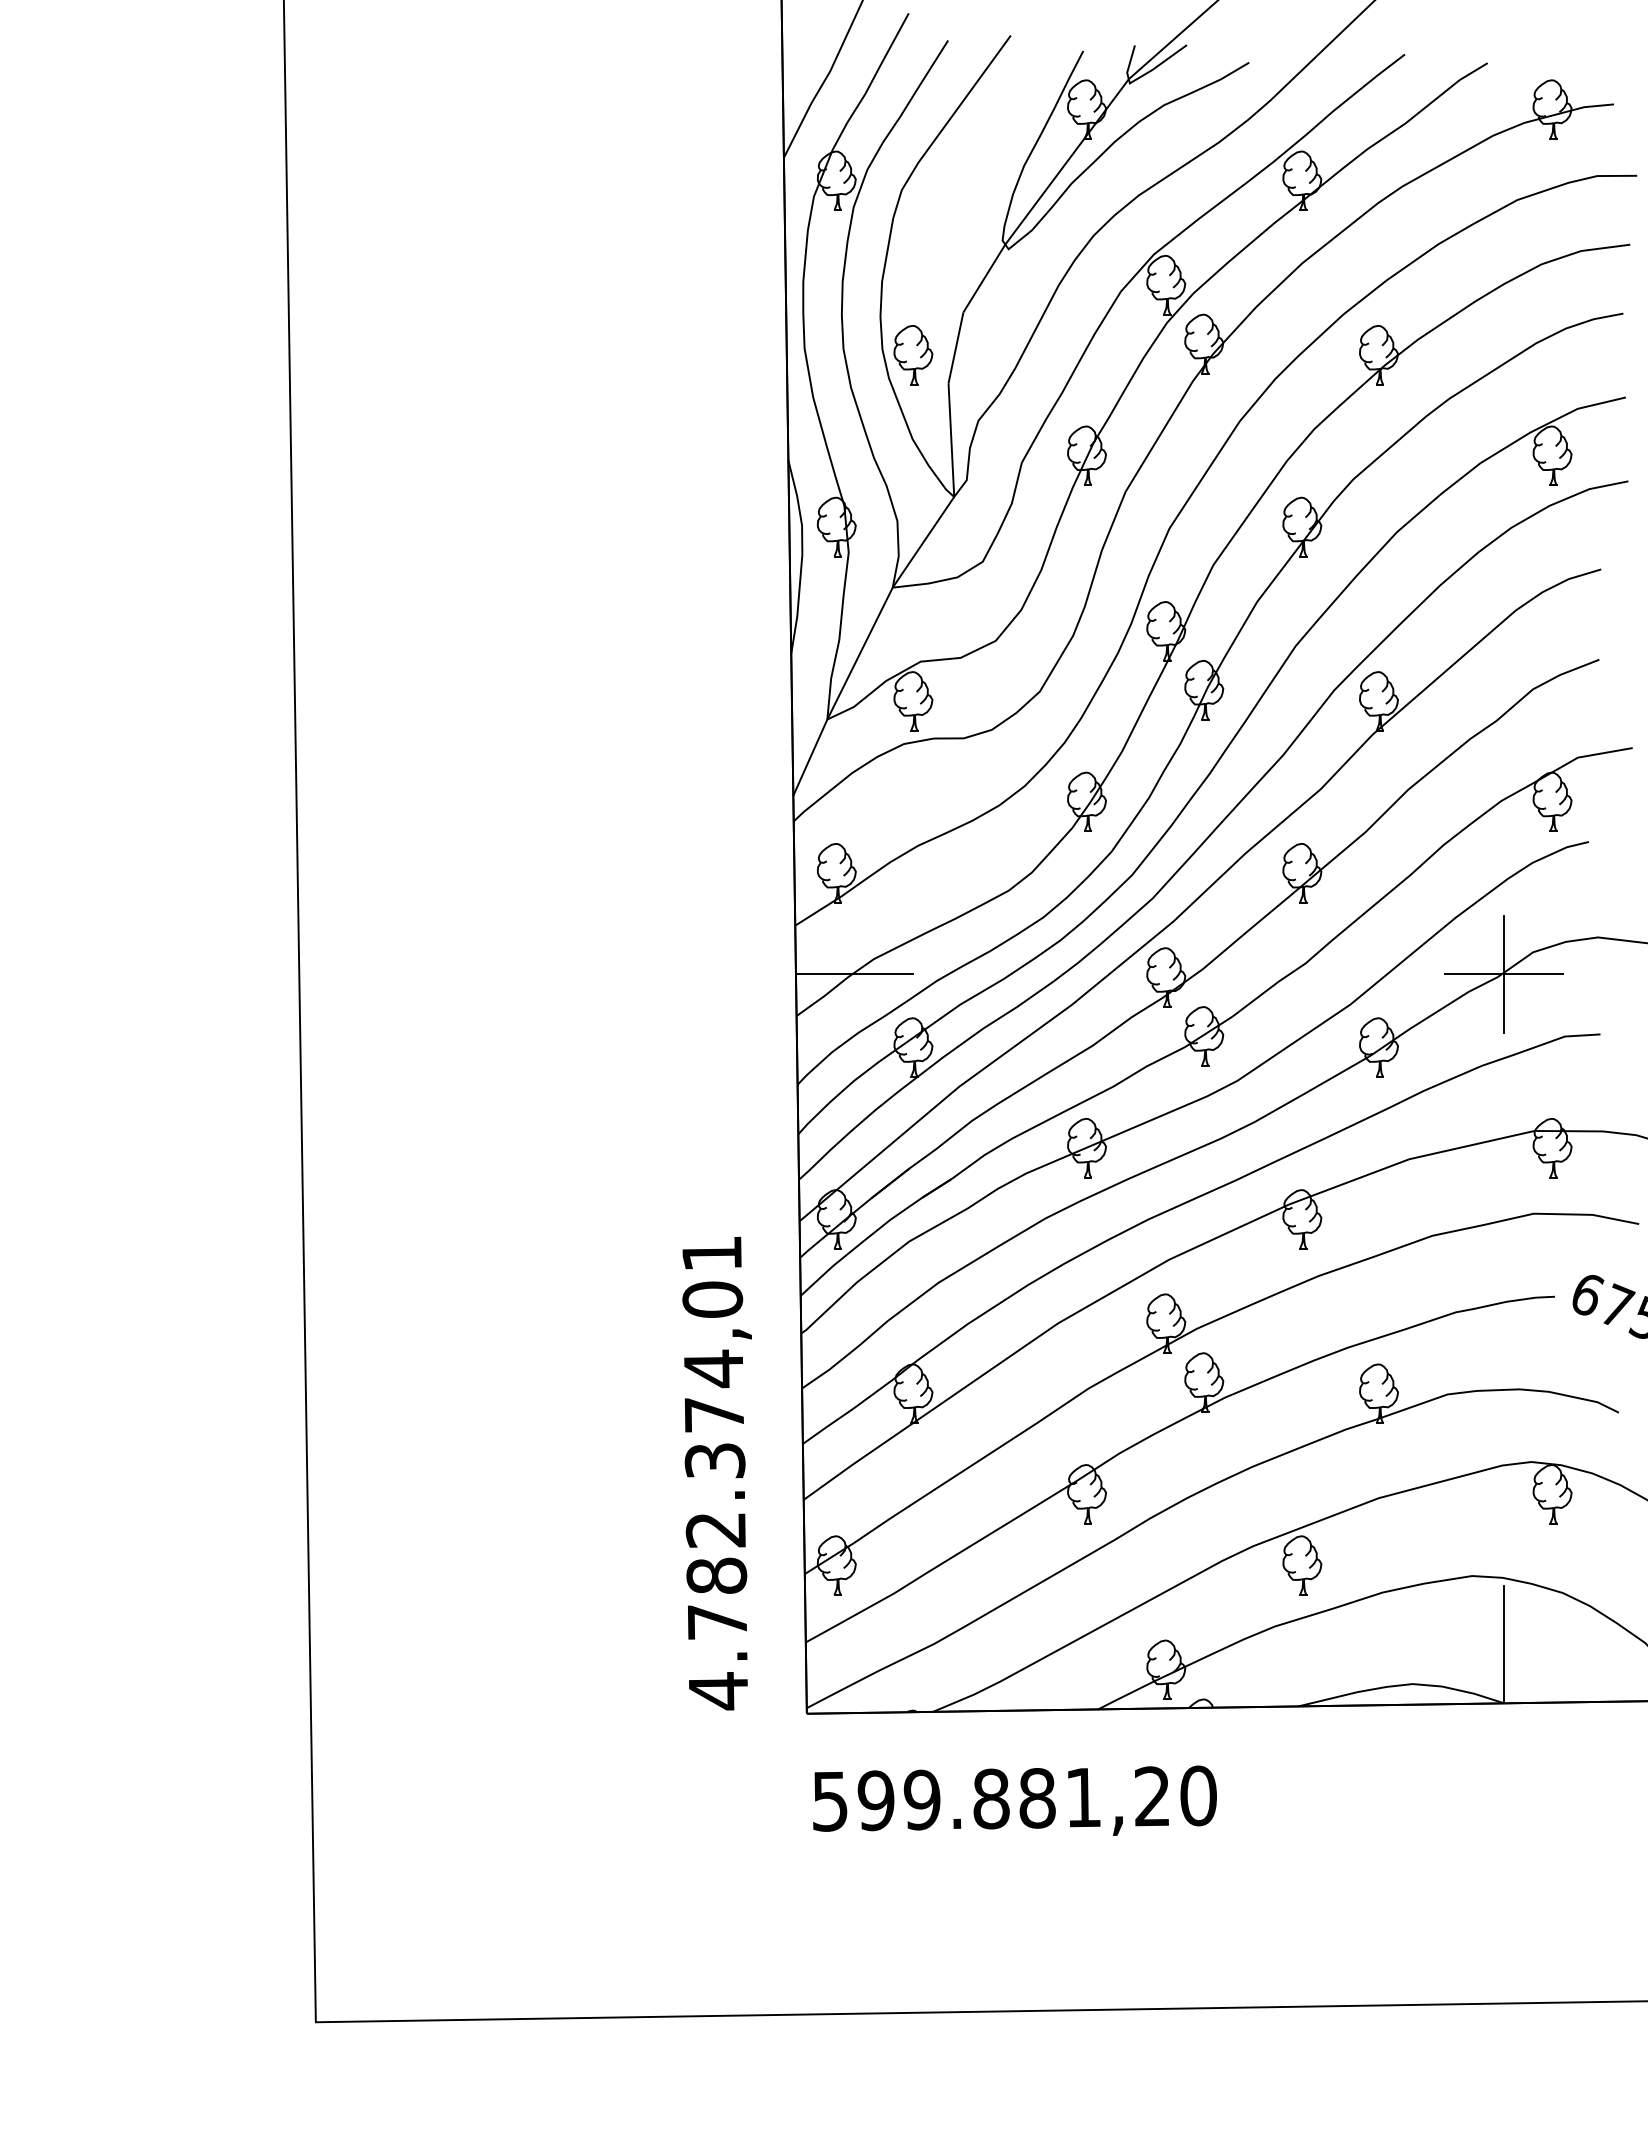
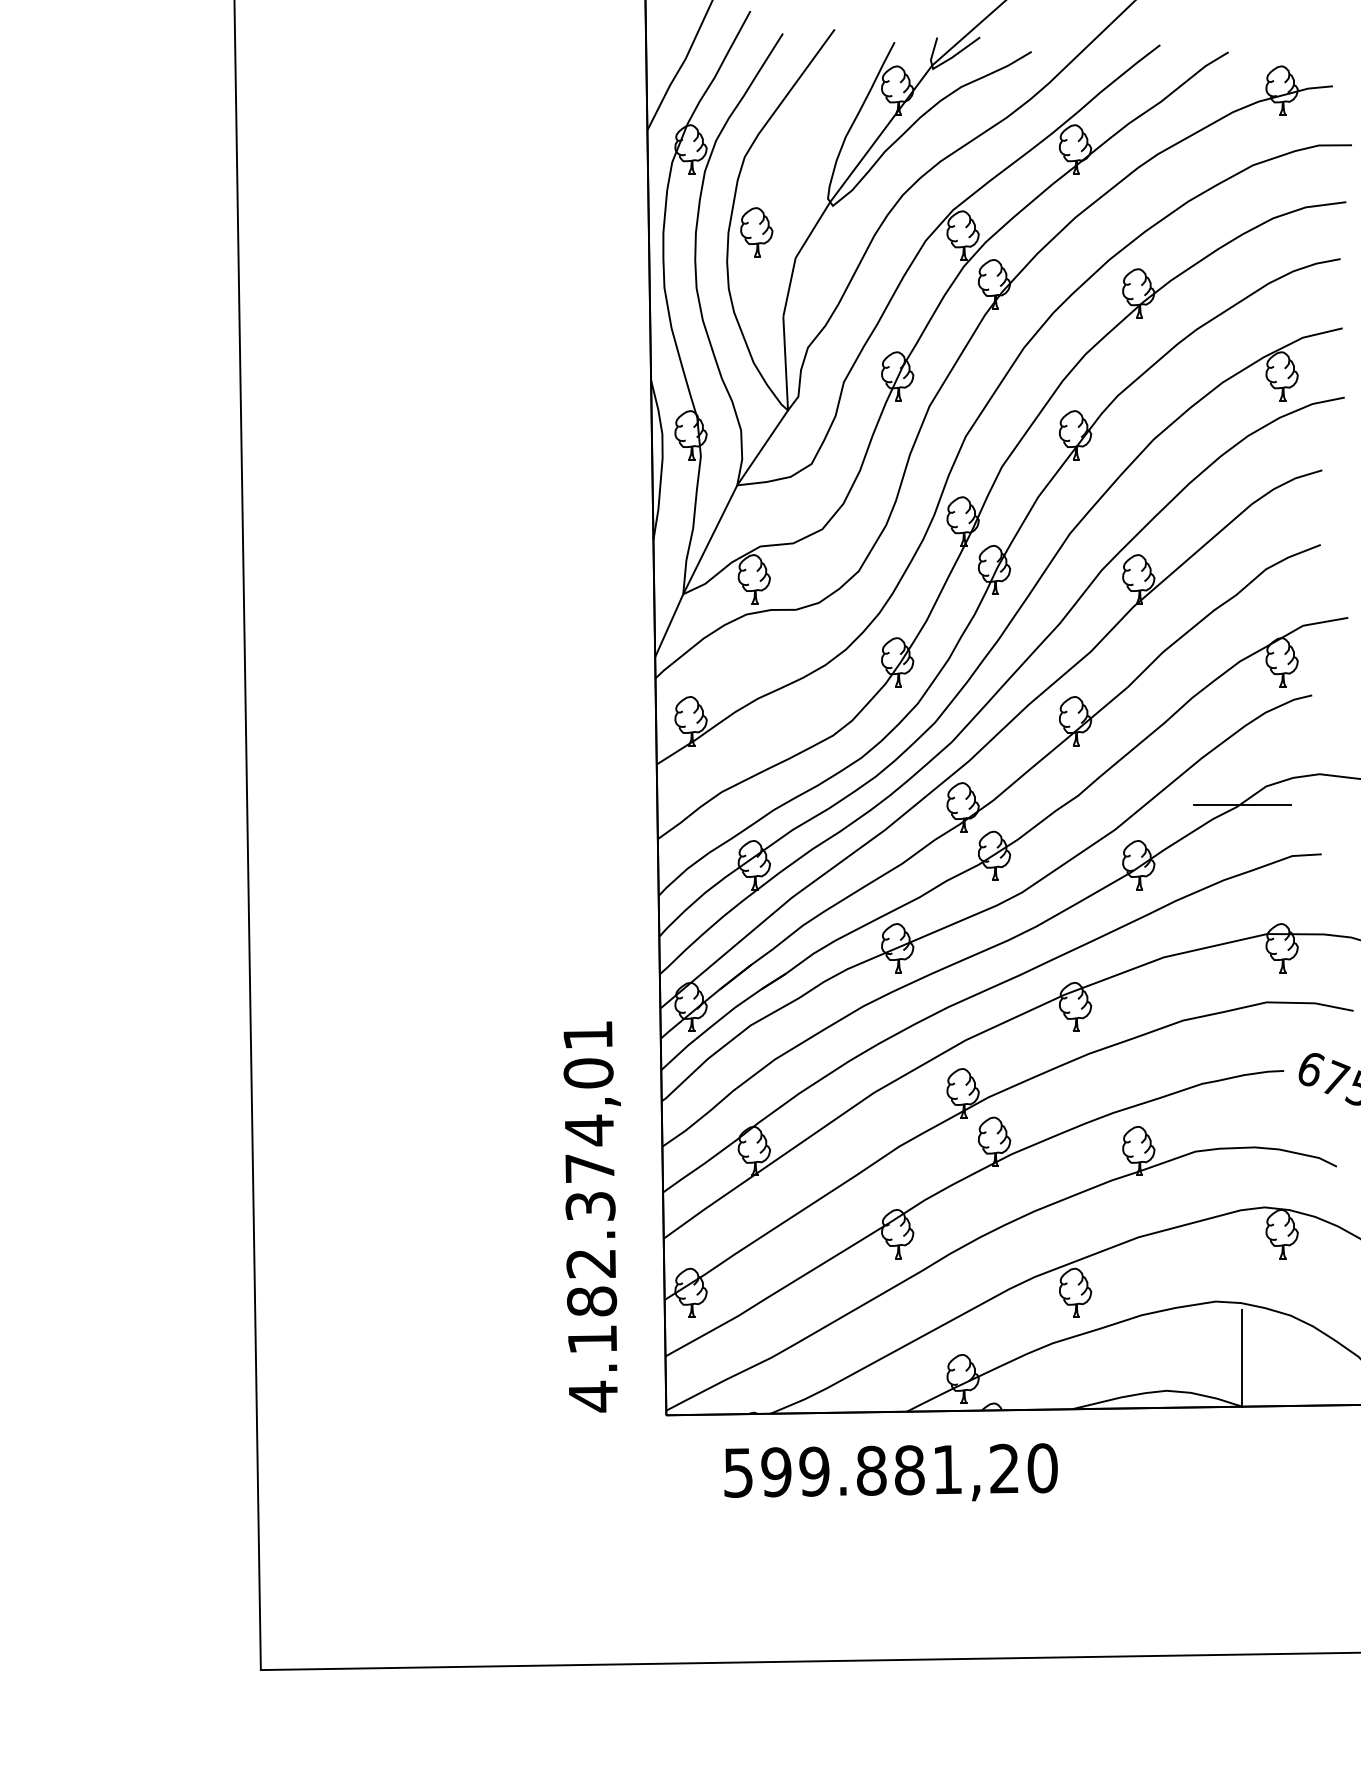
part: (913, 355) -> (756, 232), moved
line: (854, 974) -> (705, 804), removed
line: (1504, 974) -> (1242, 804), removed
text: (717, 1622) -> (592, 1339), 4.782.374,01 -> 4.182.374,01
text: (1014, 1800) -> (890, 1472), moved

